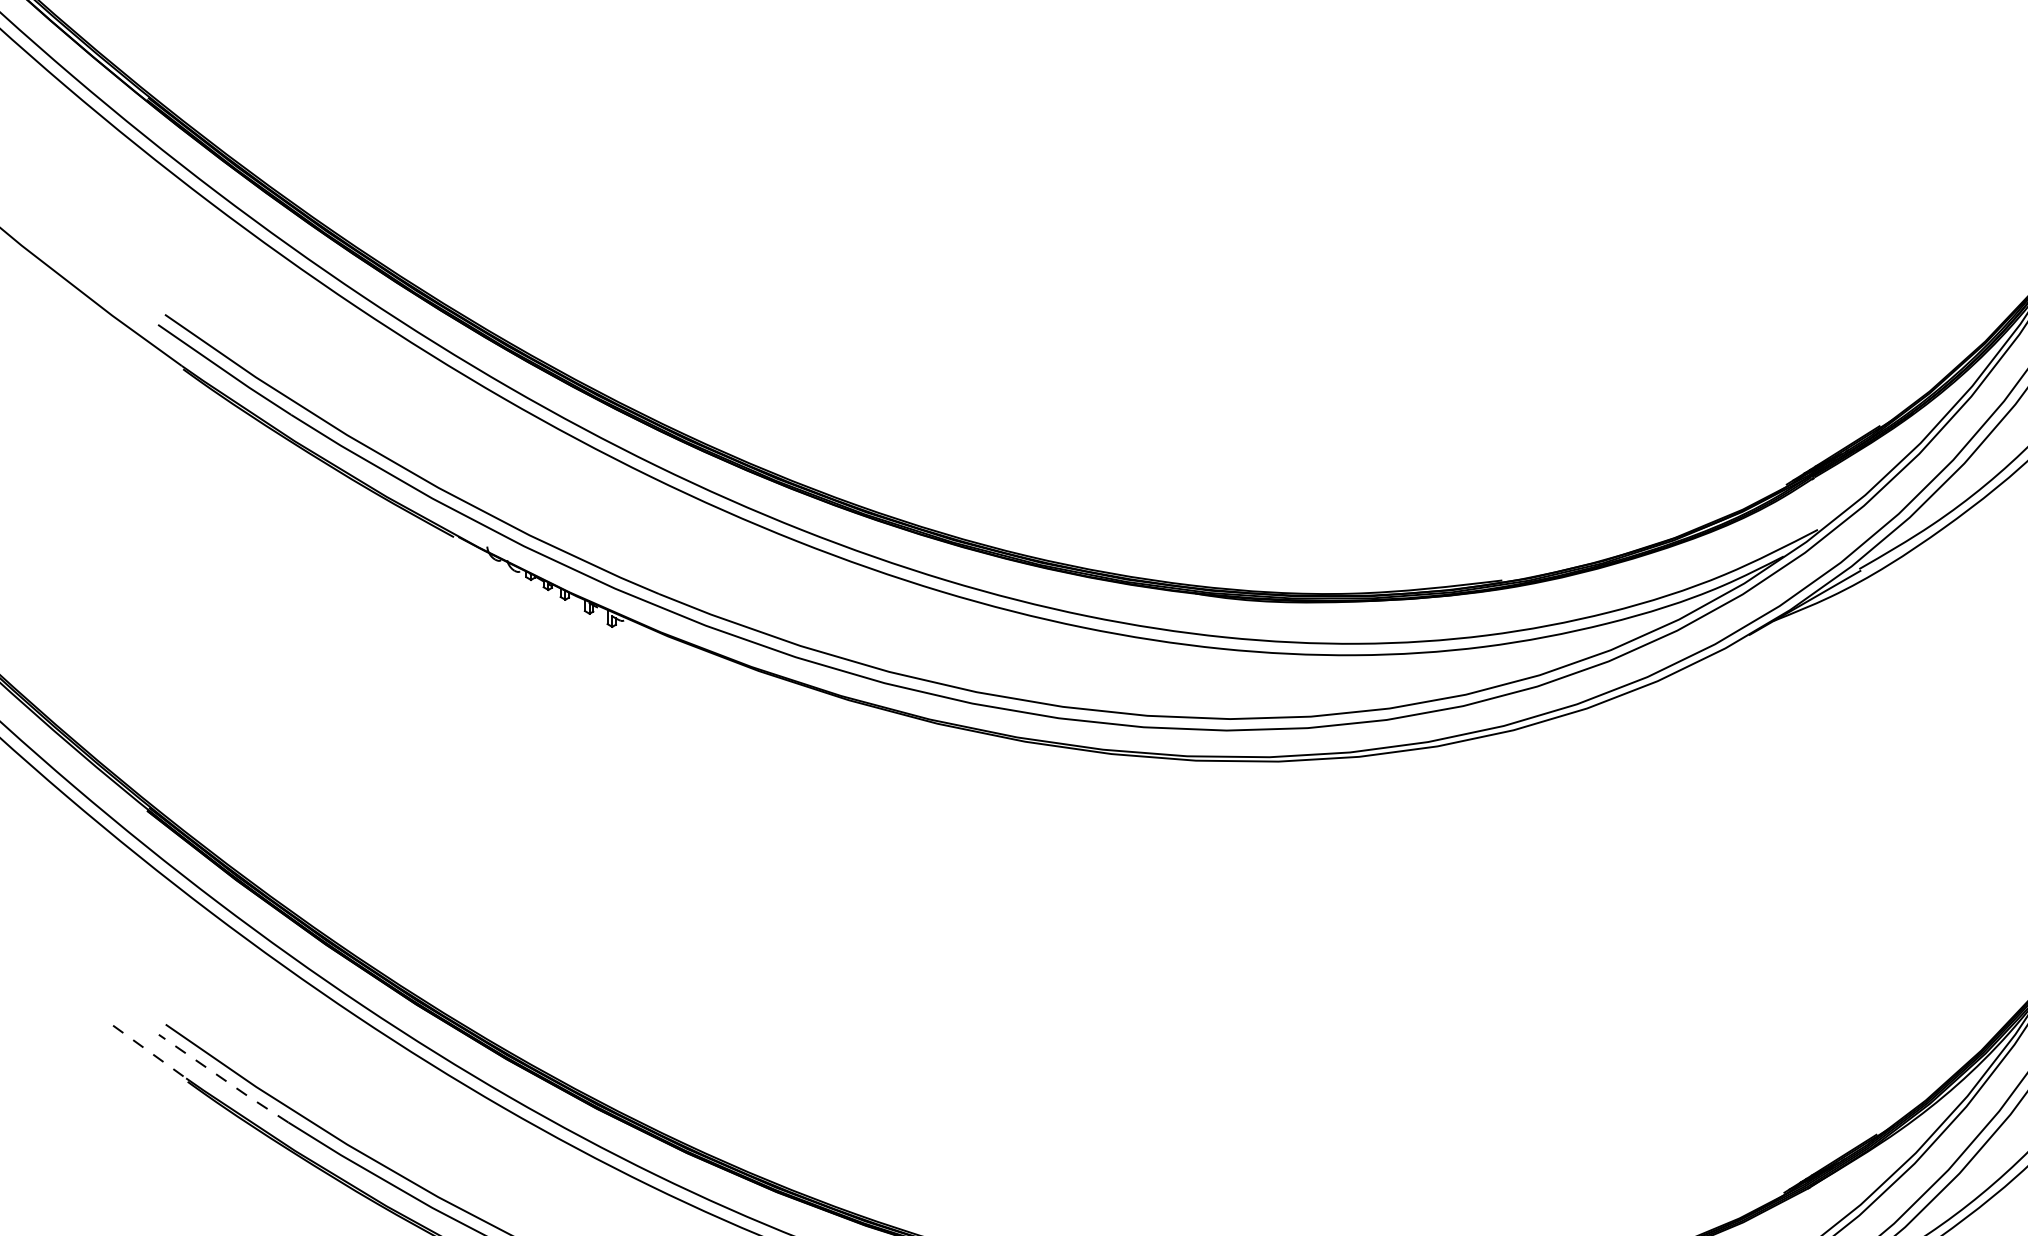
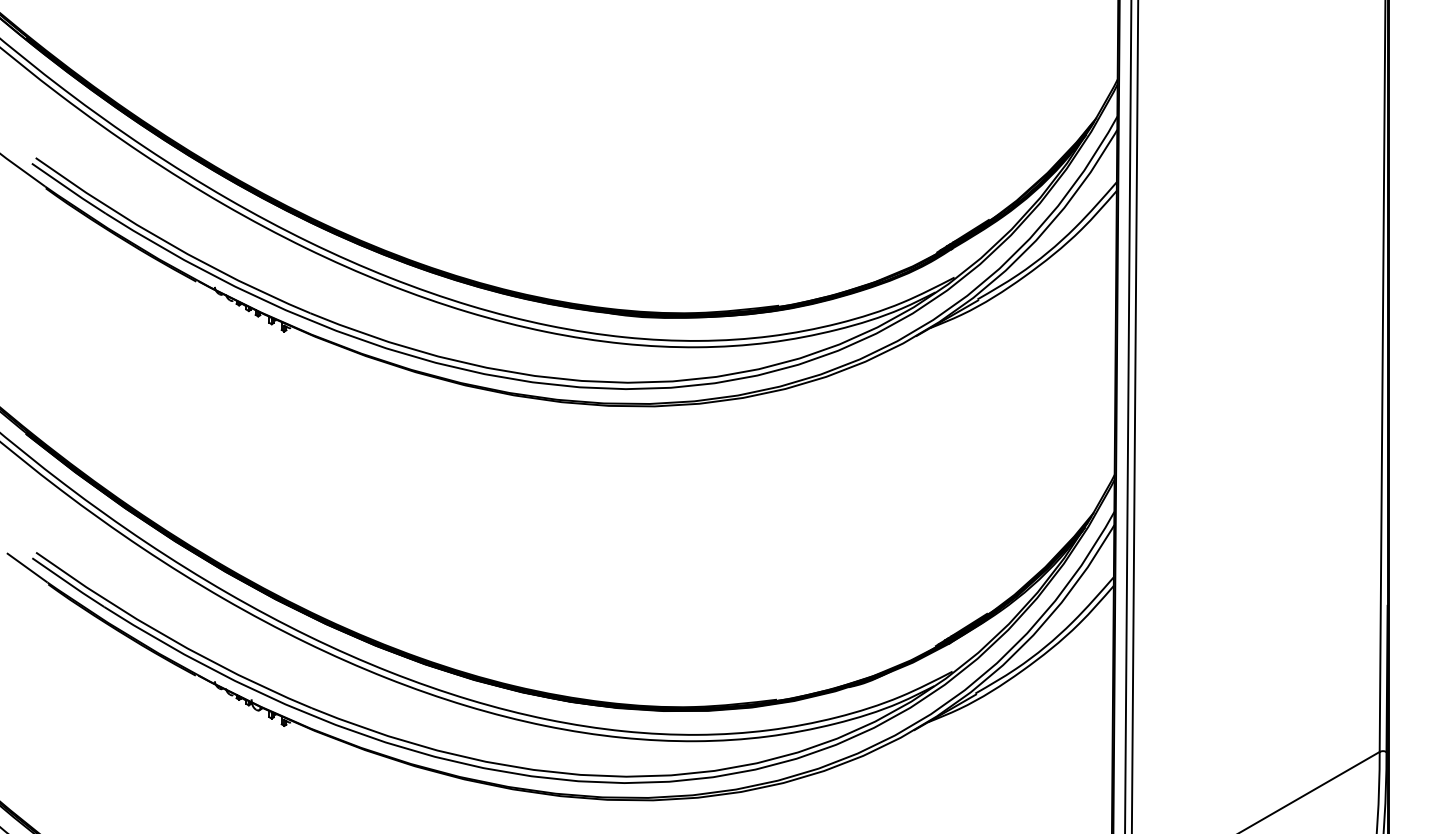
line: (150, 1053) -> (27, 568), dashed -> solid
line: (223, 1078) -> (68, 582), dashed -> solid

